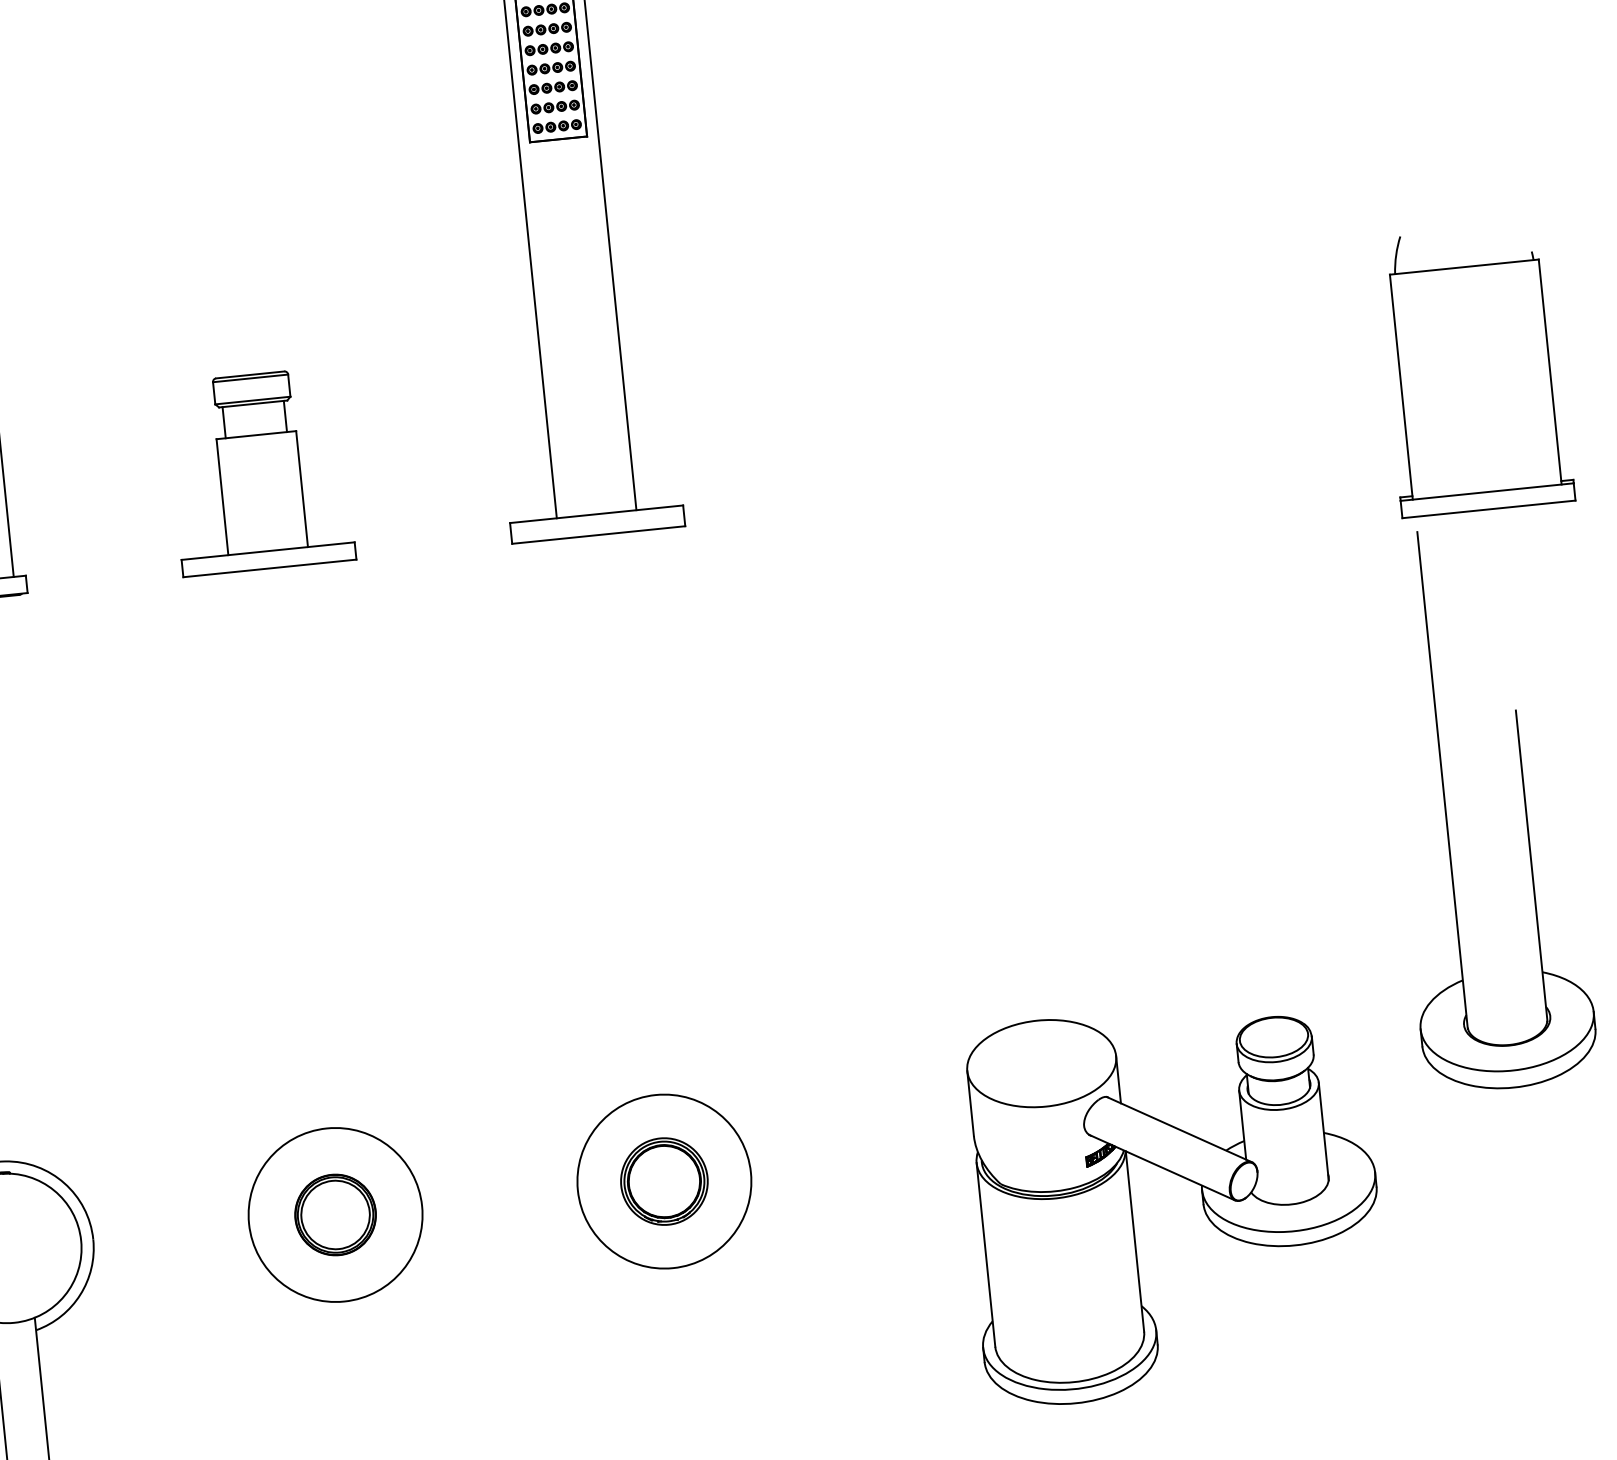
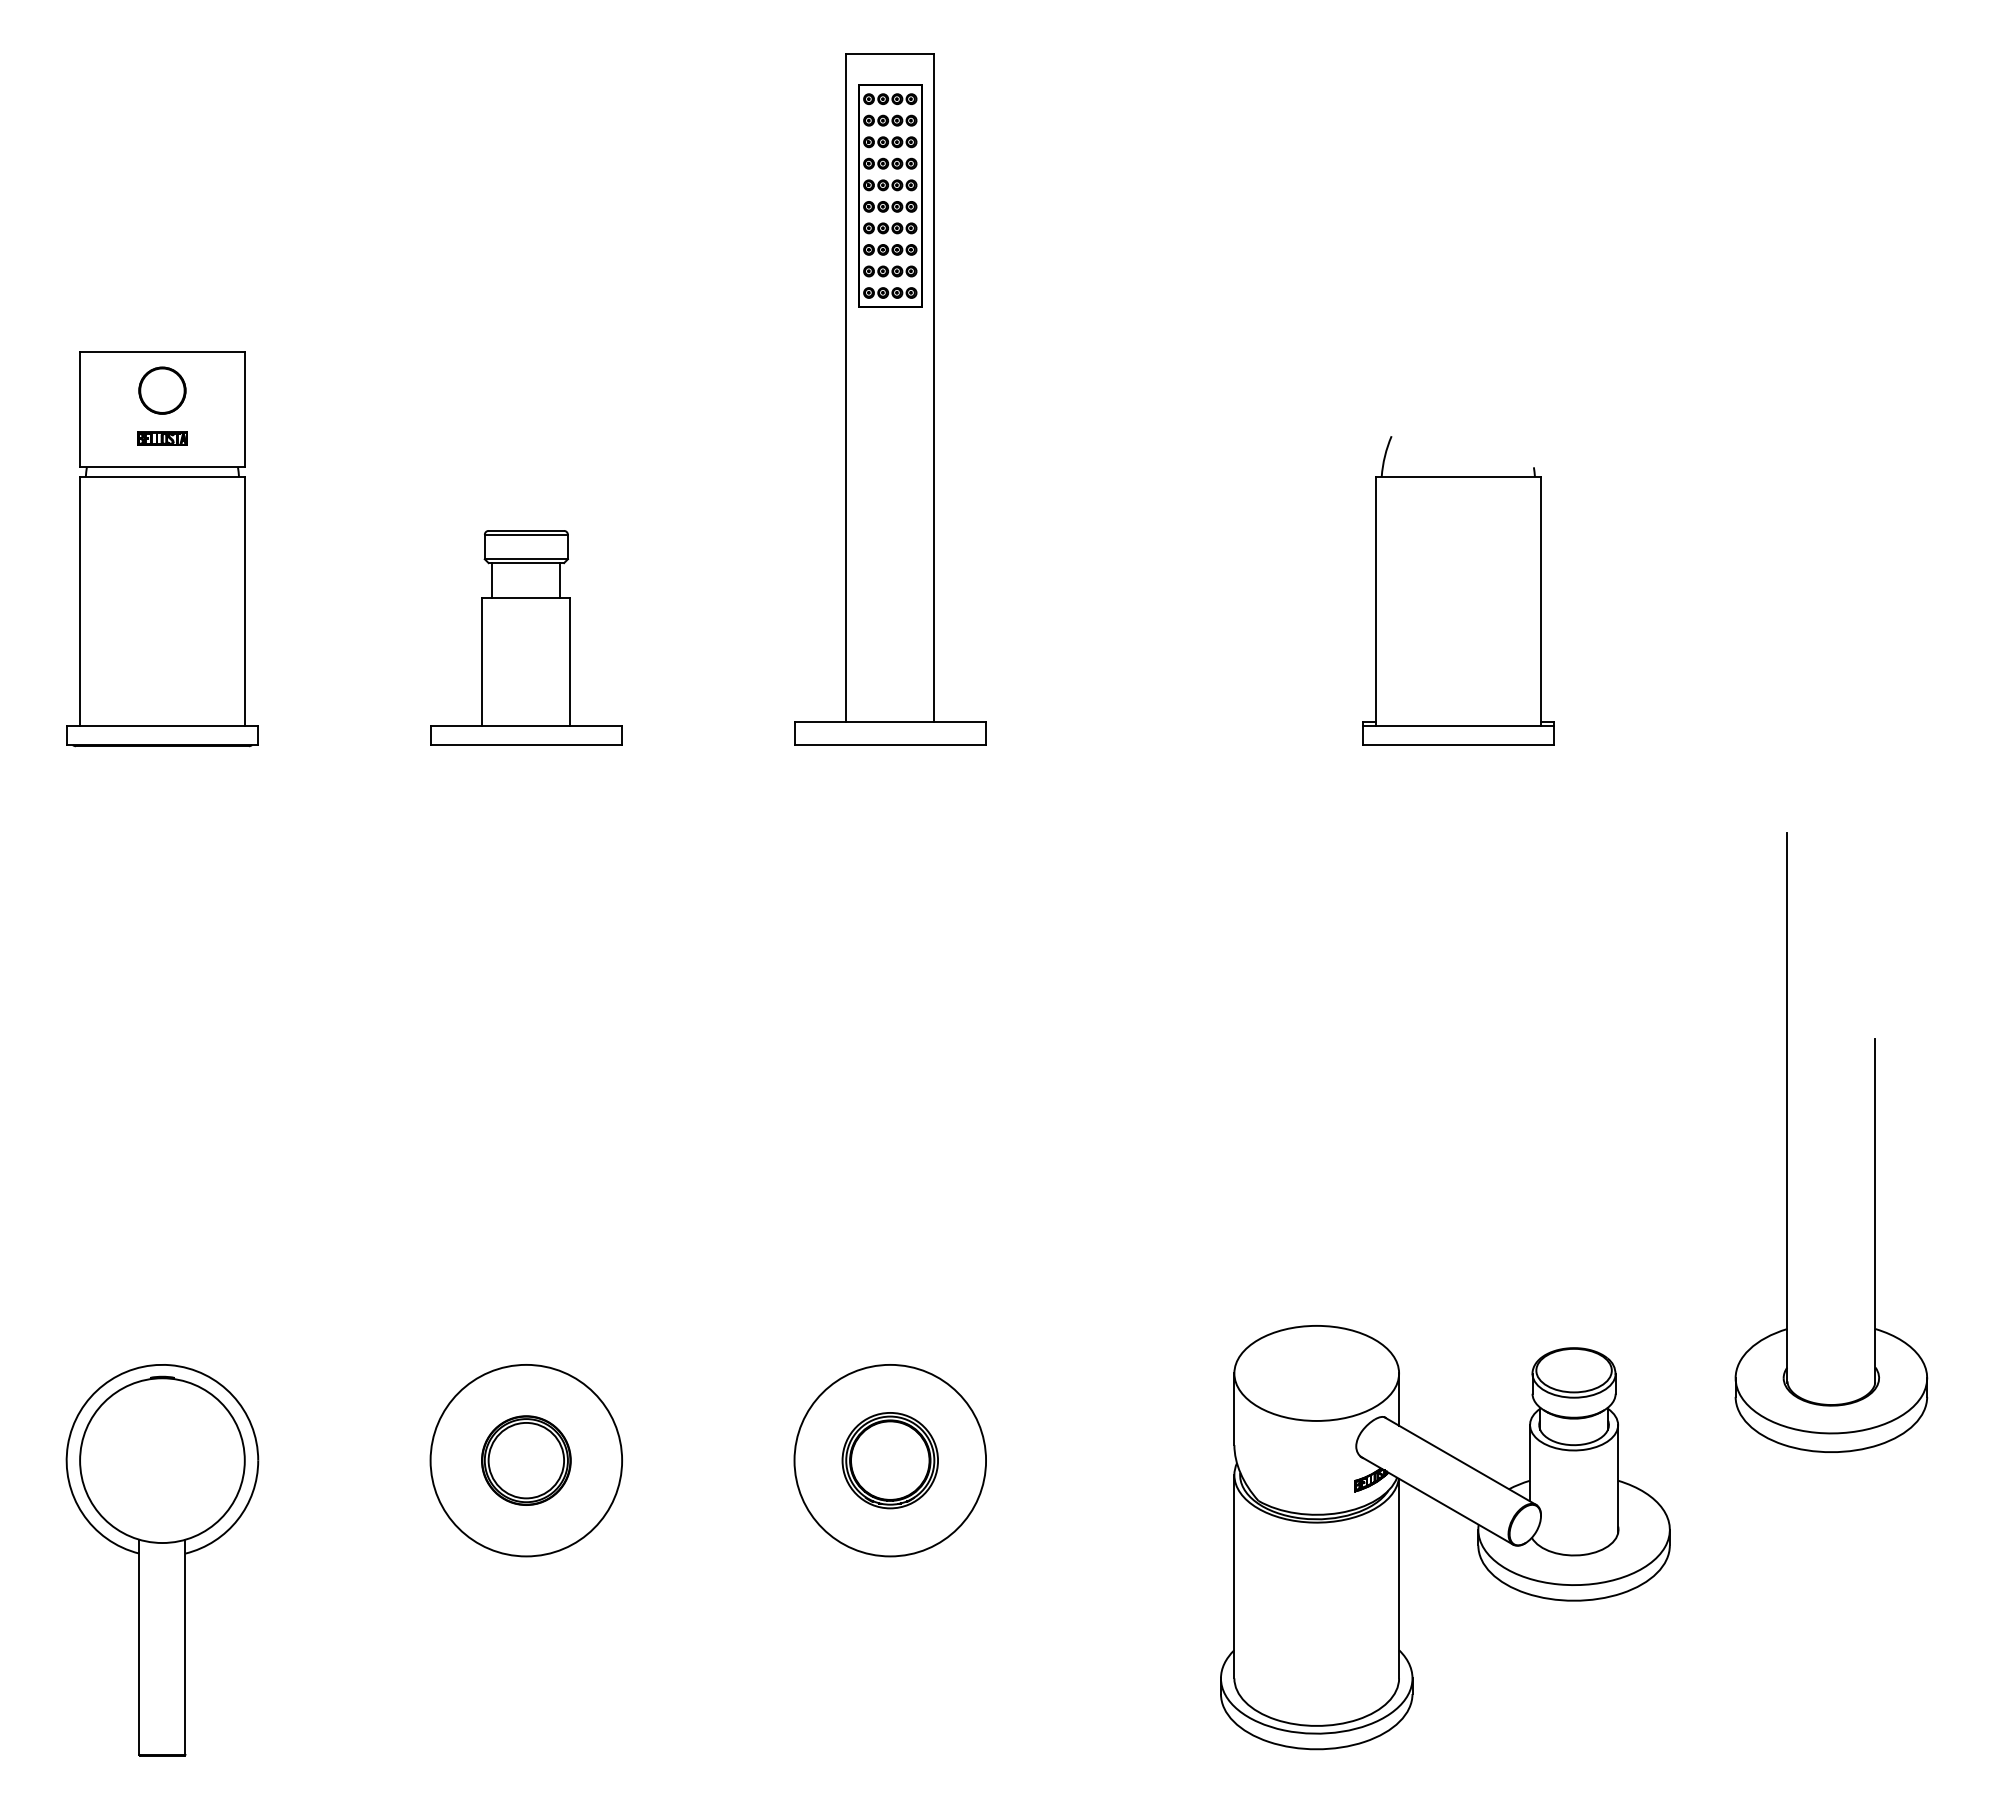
part: (1474, 369) -> (1458, 590), moved

